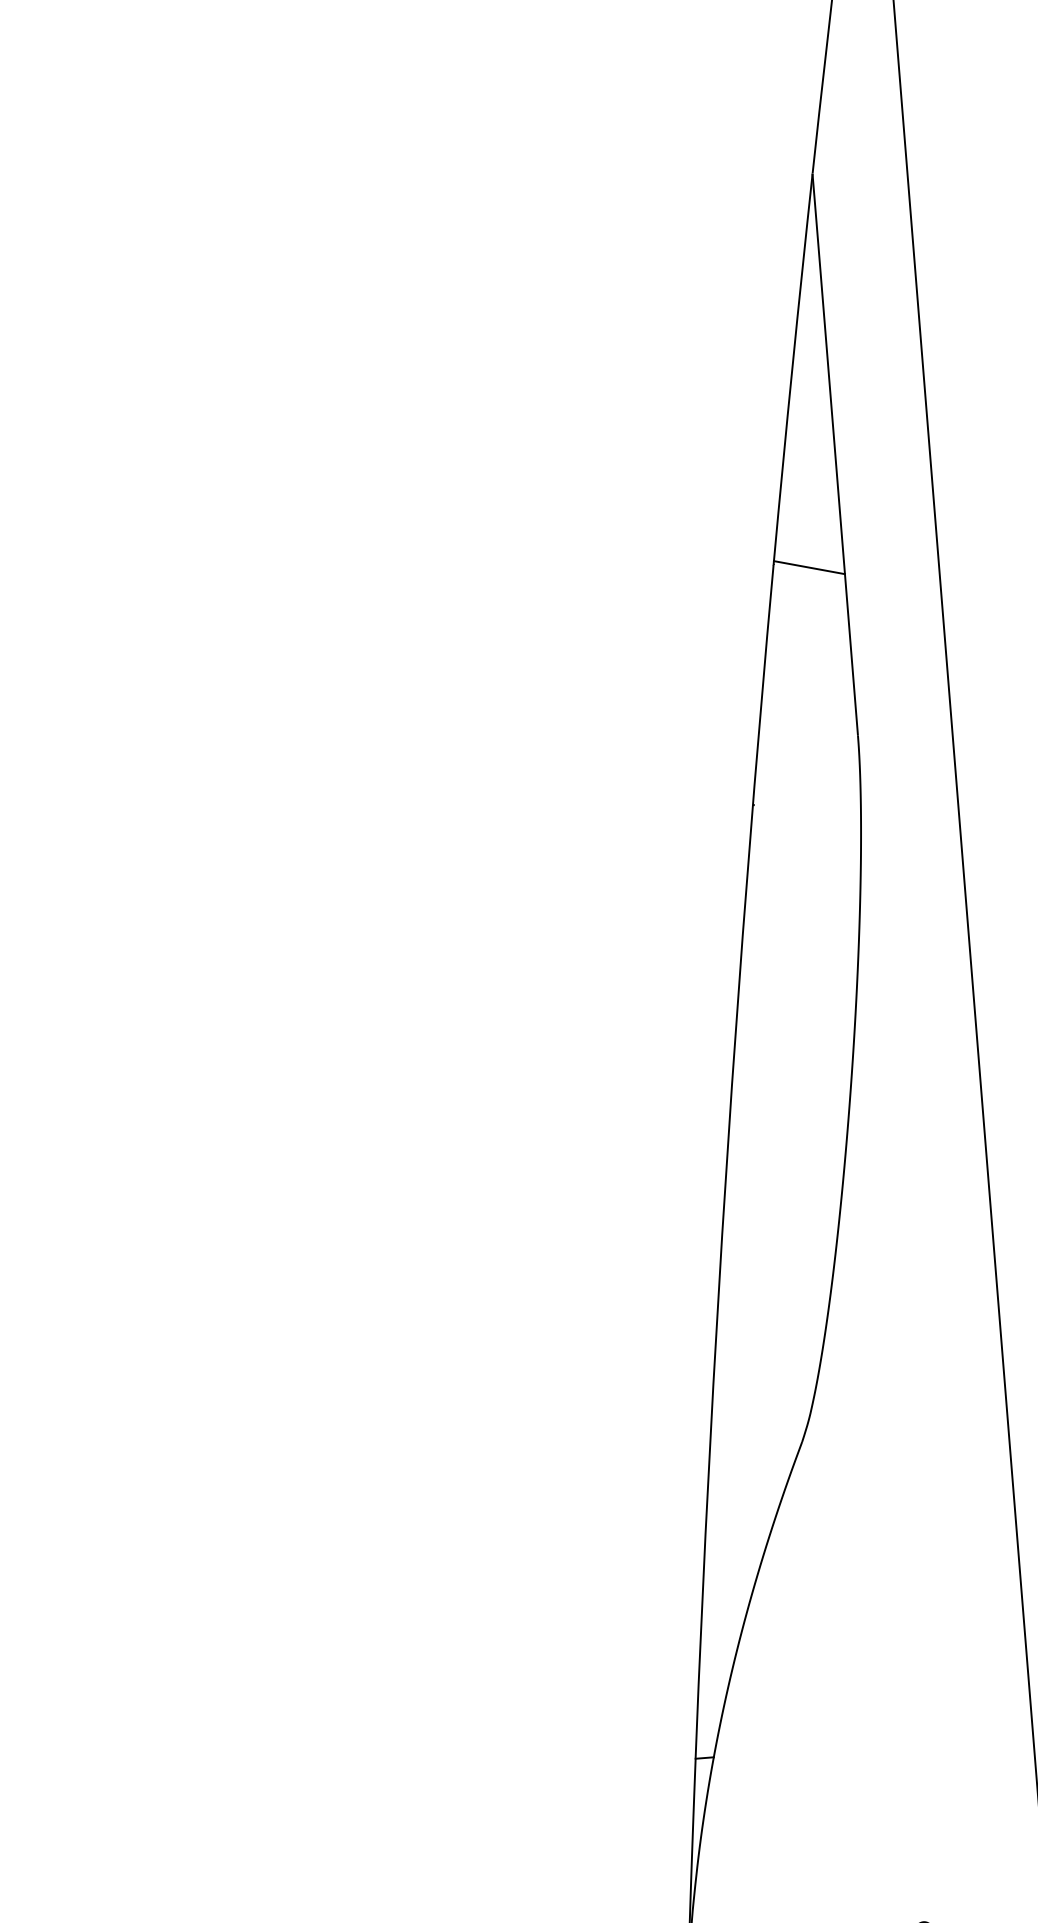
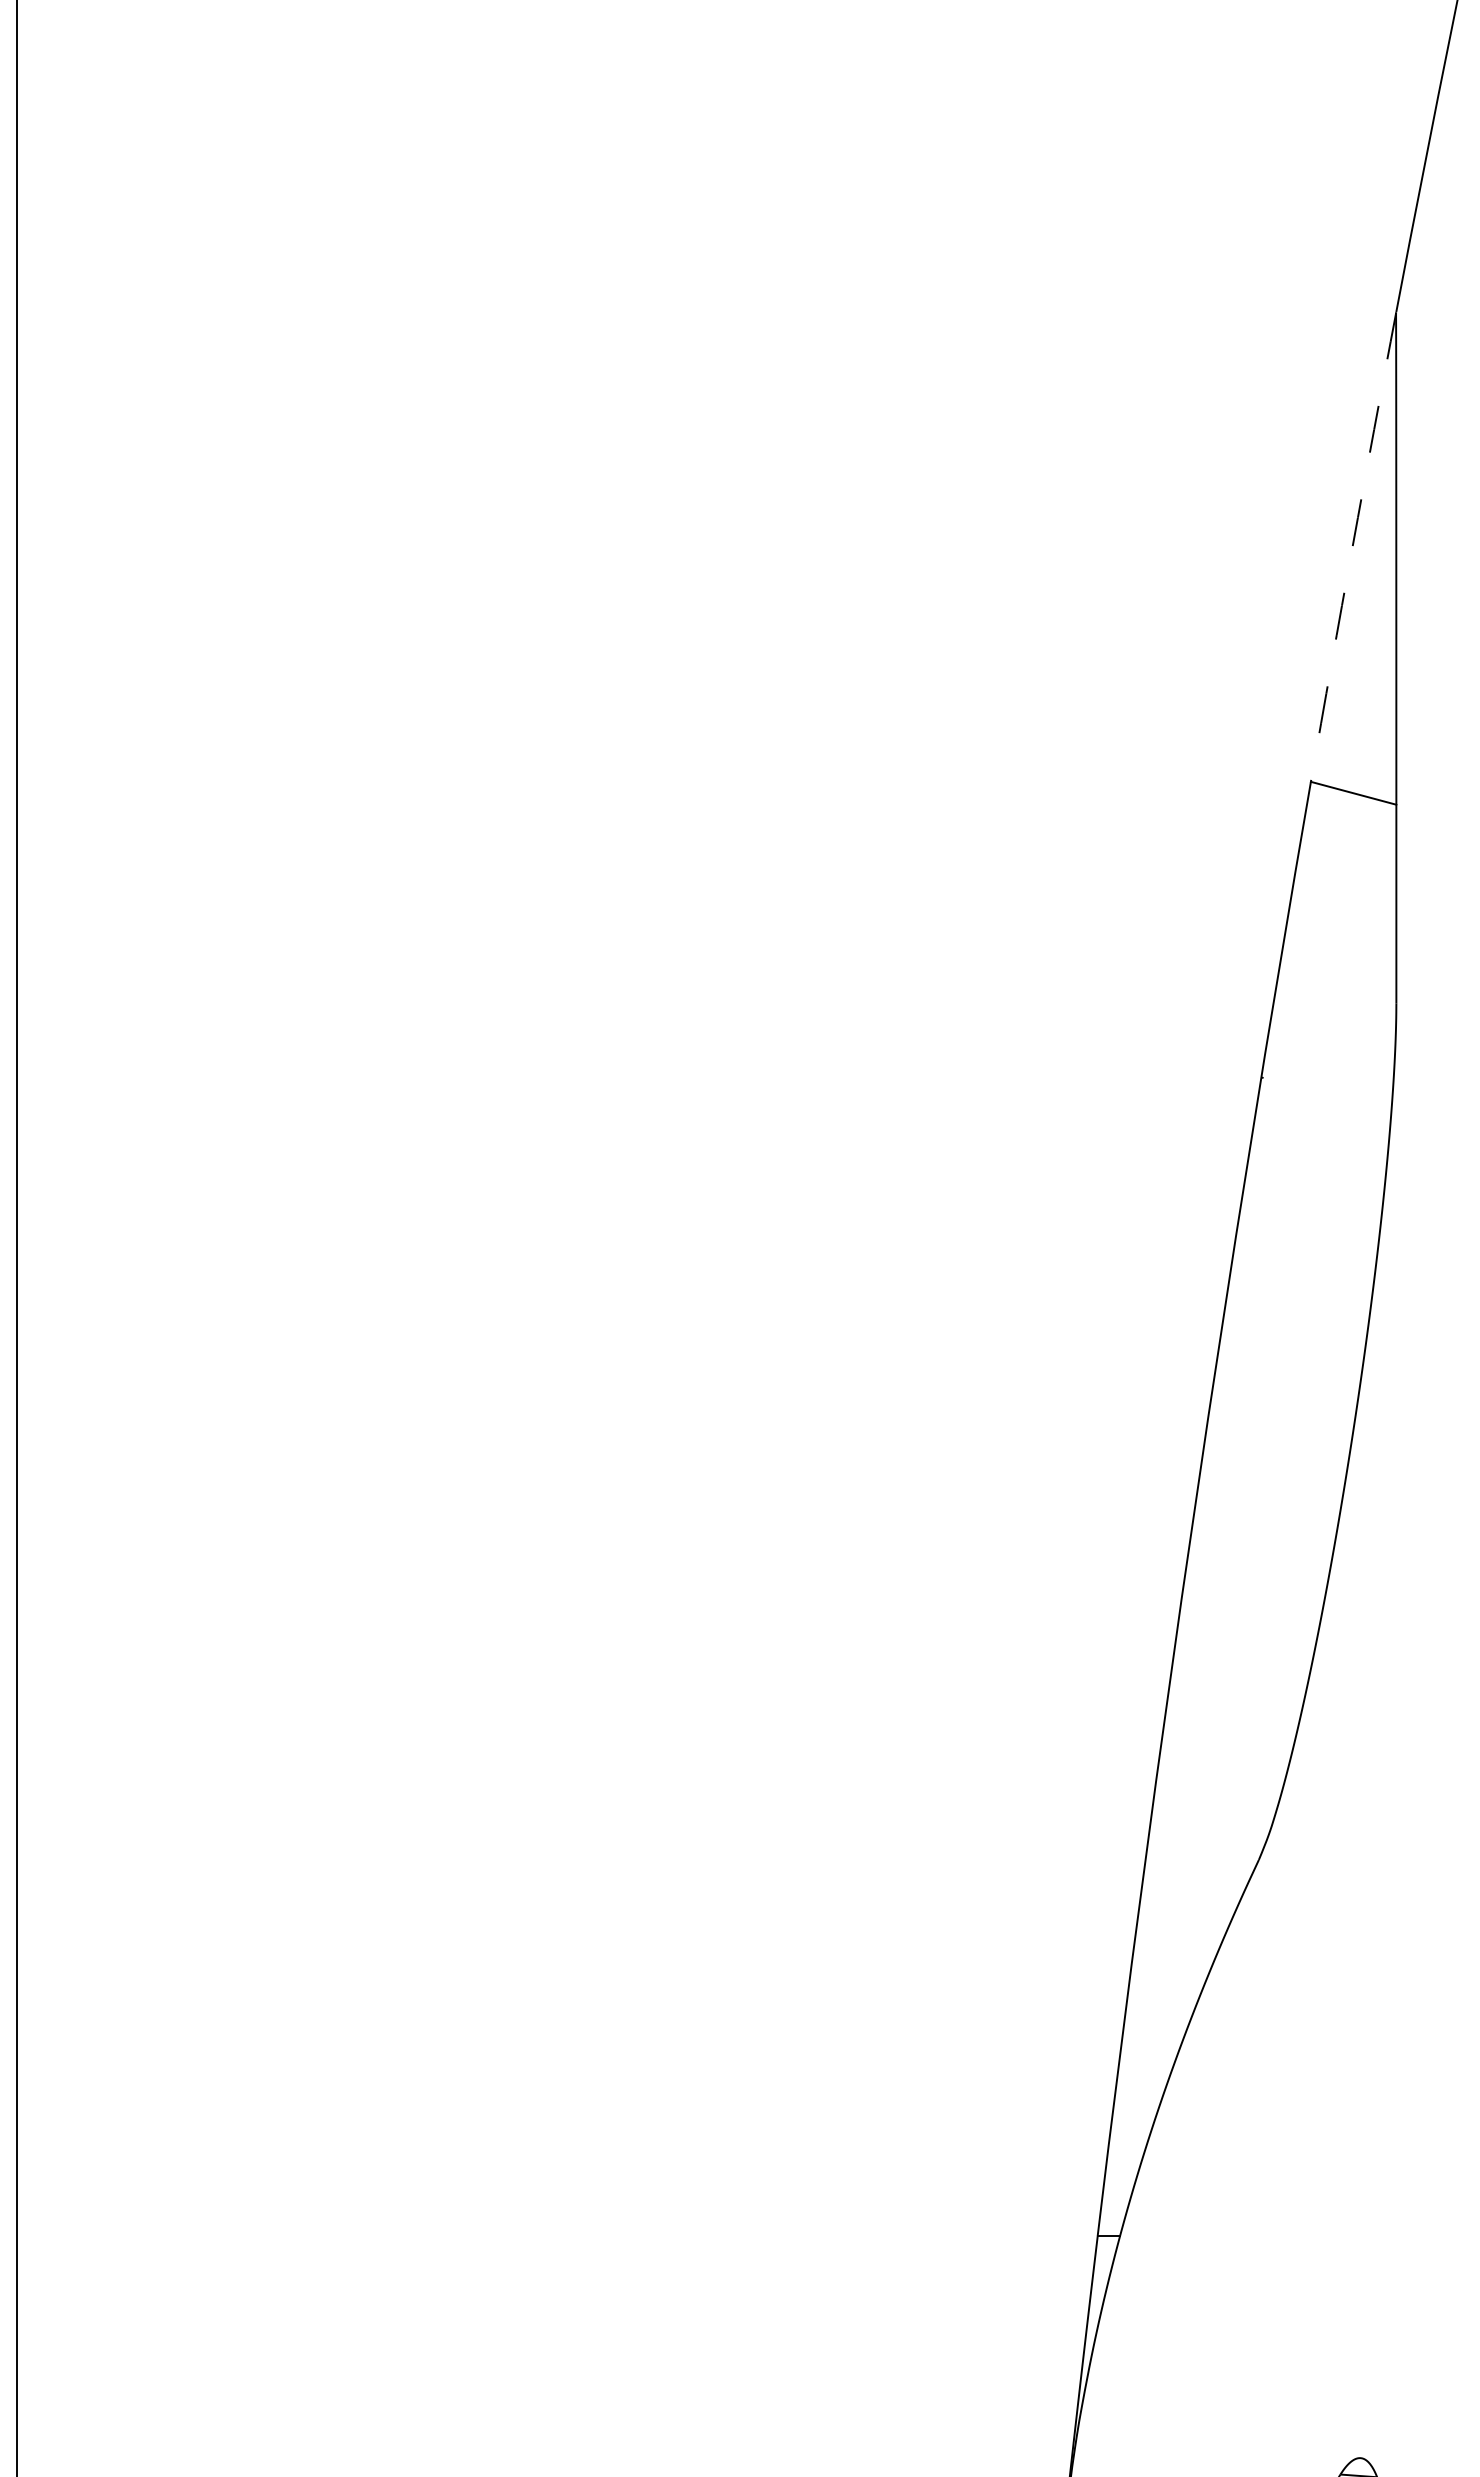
arc: (792, 367) -> (1352, 547), solid -> dashed

